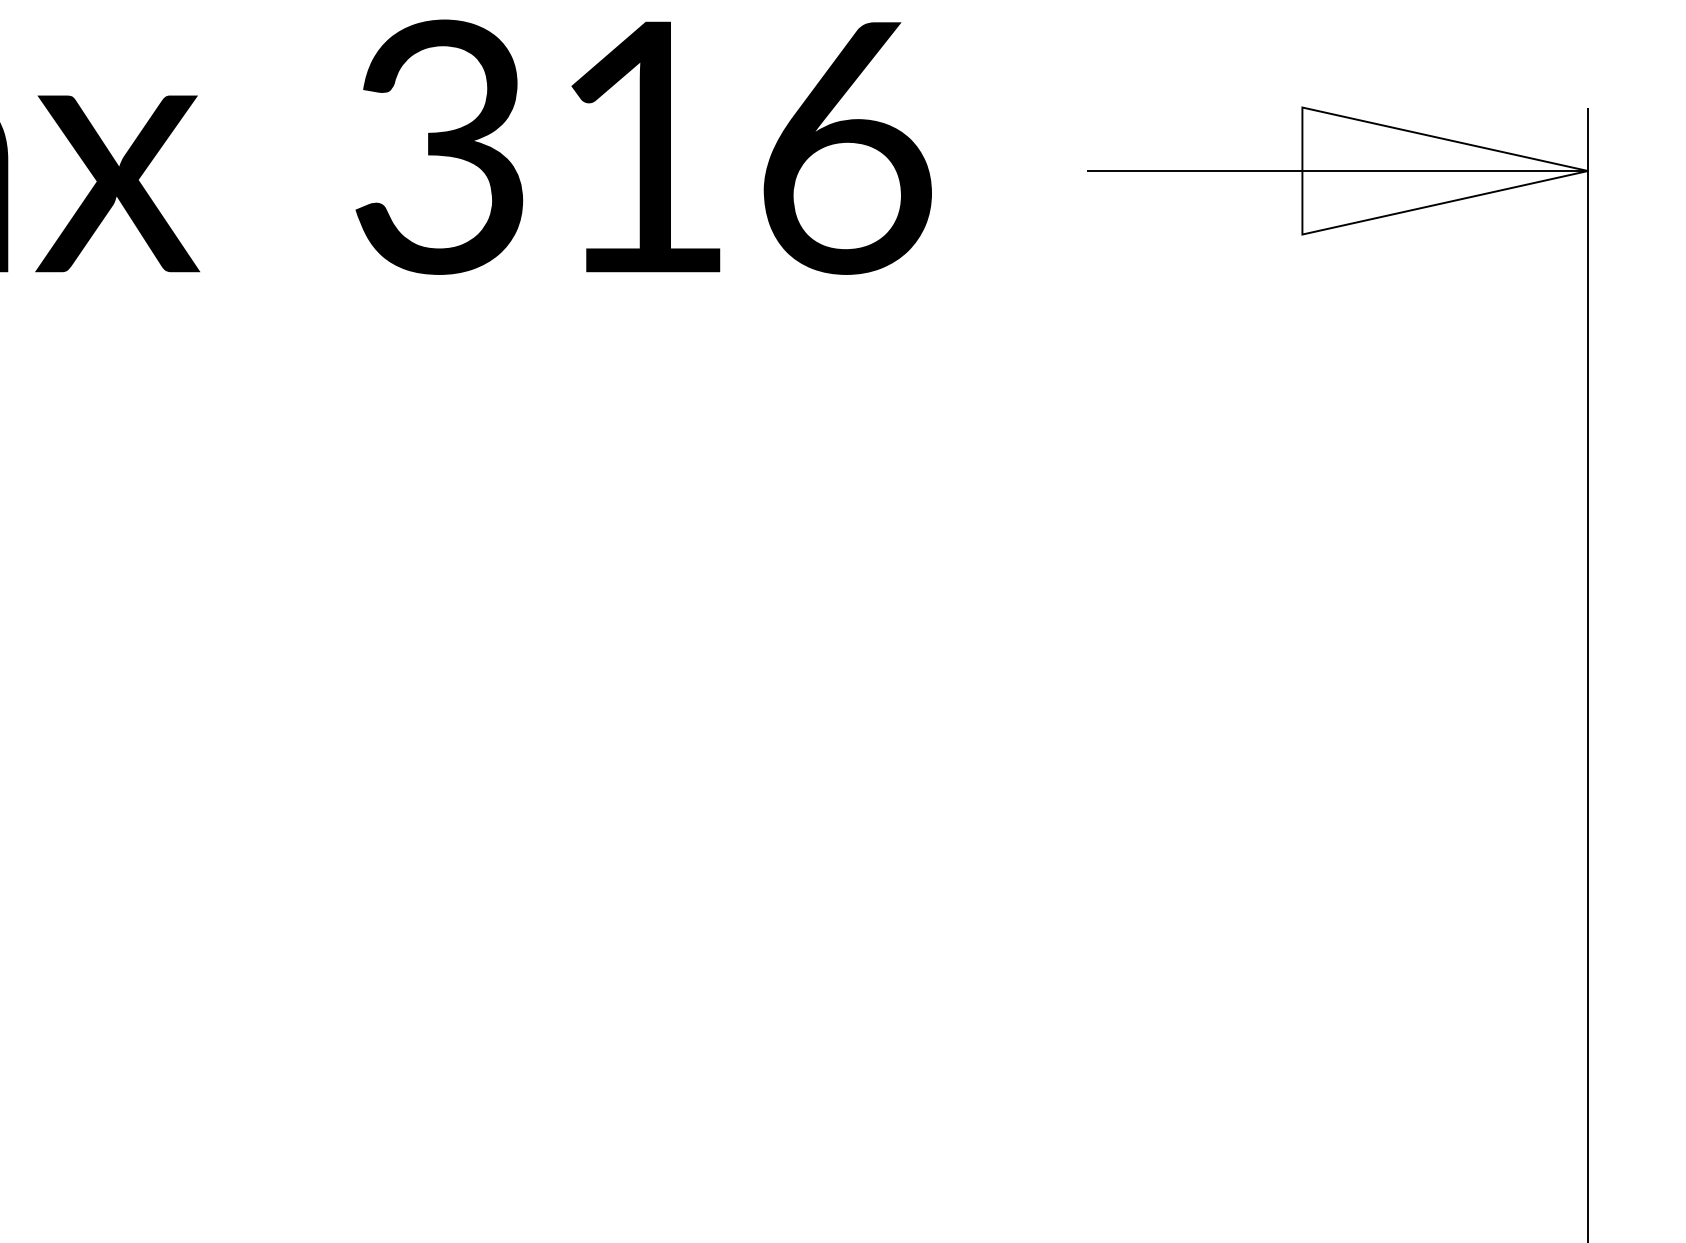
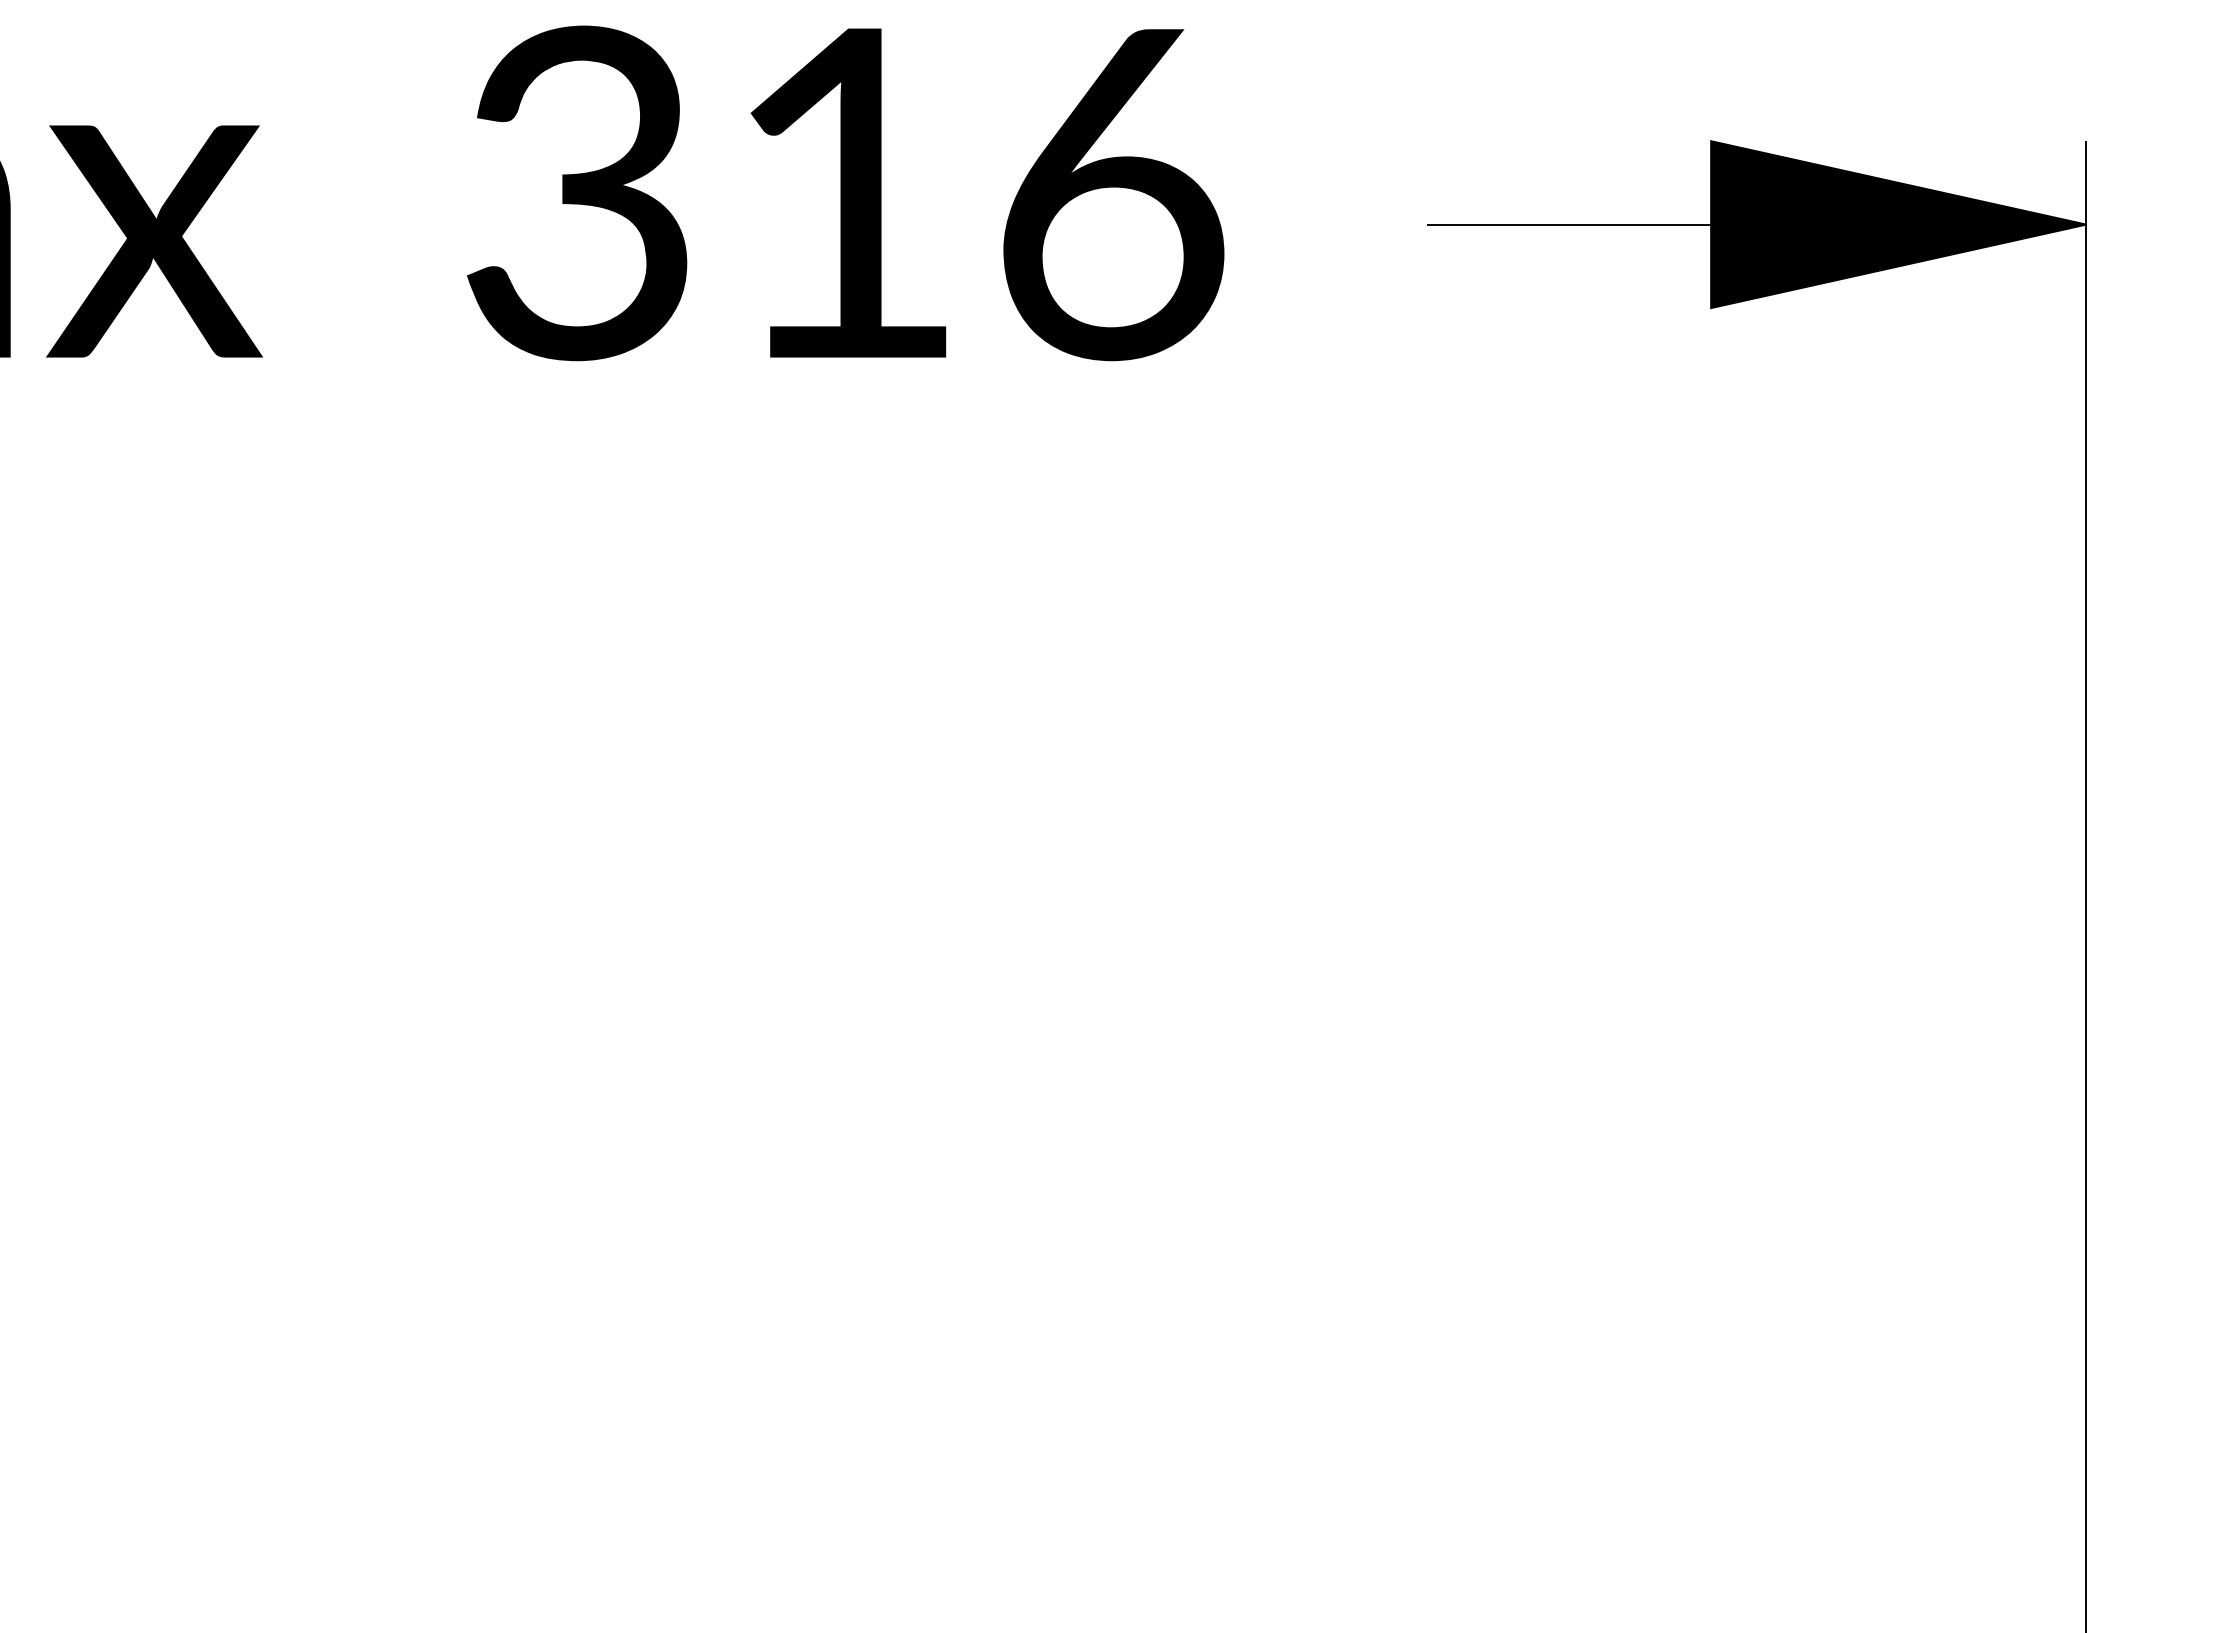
fill: (1445, 170) -> (1898, 224), added

